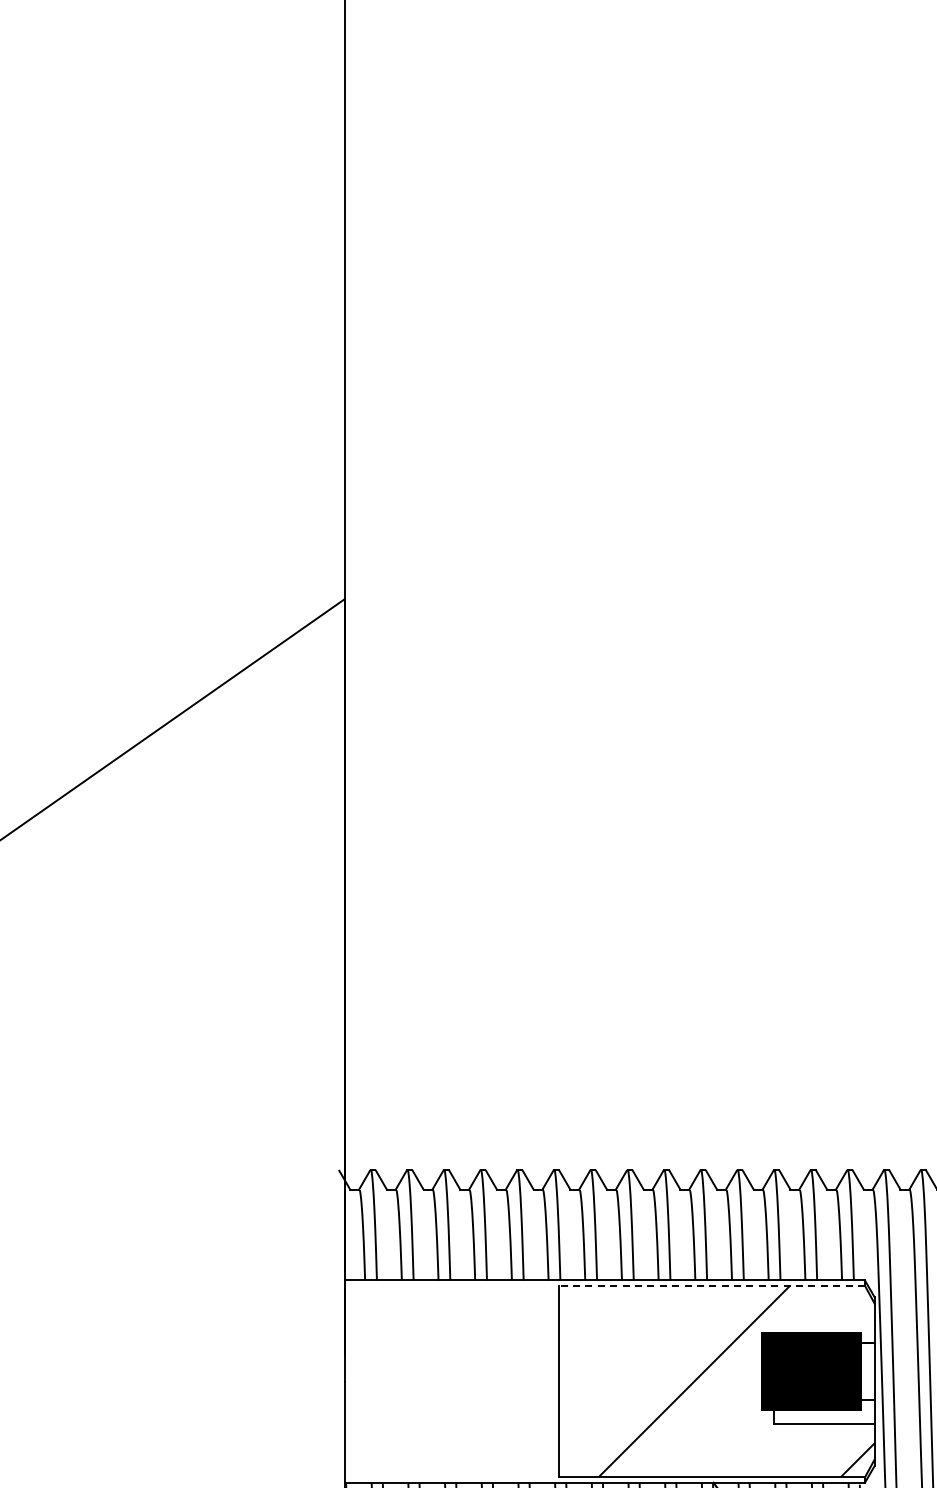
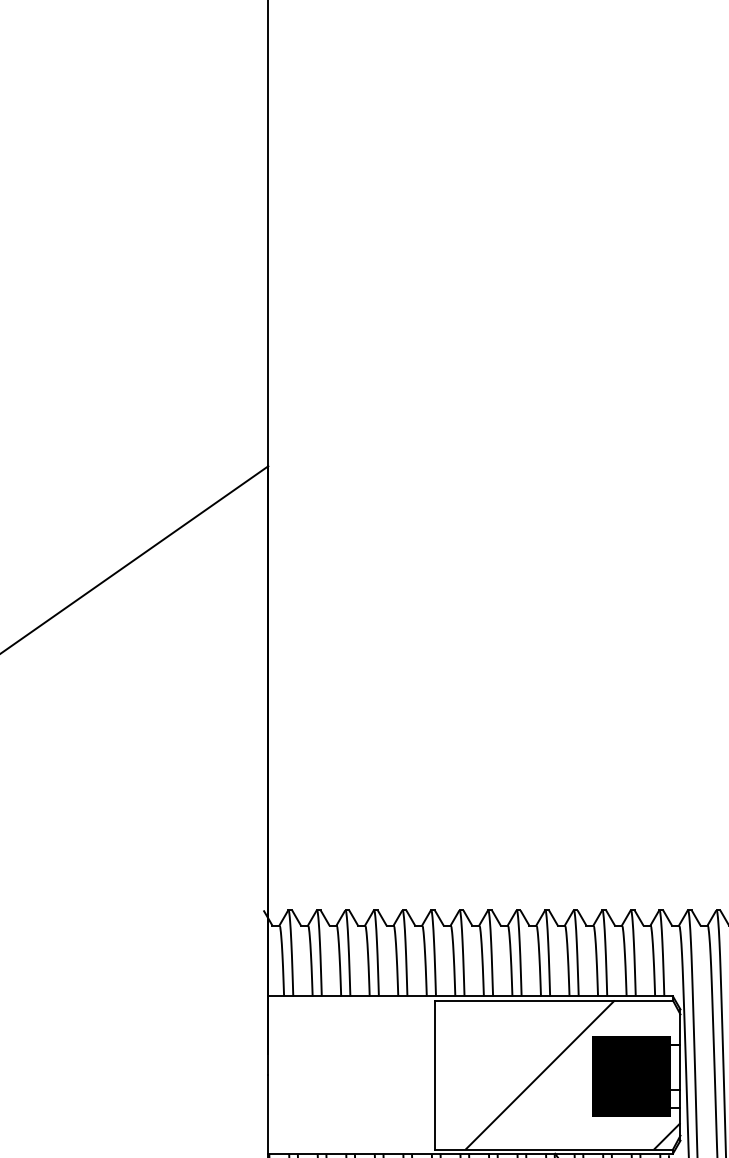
line: (711, 1285) -> (553, 1000), dashed -> solid
fill: (811, 1423) -> (631, 1107), added

